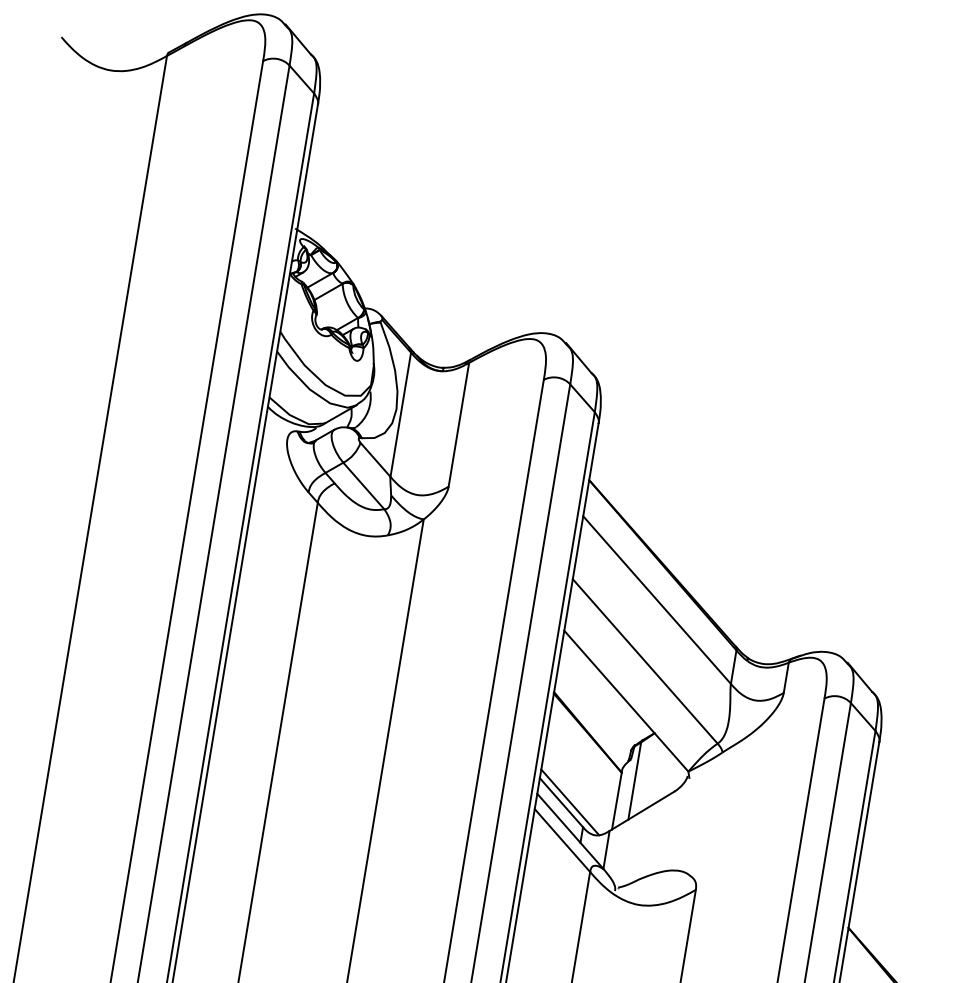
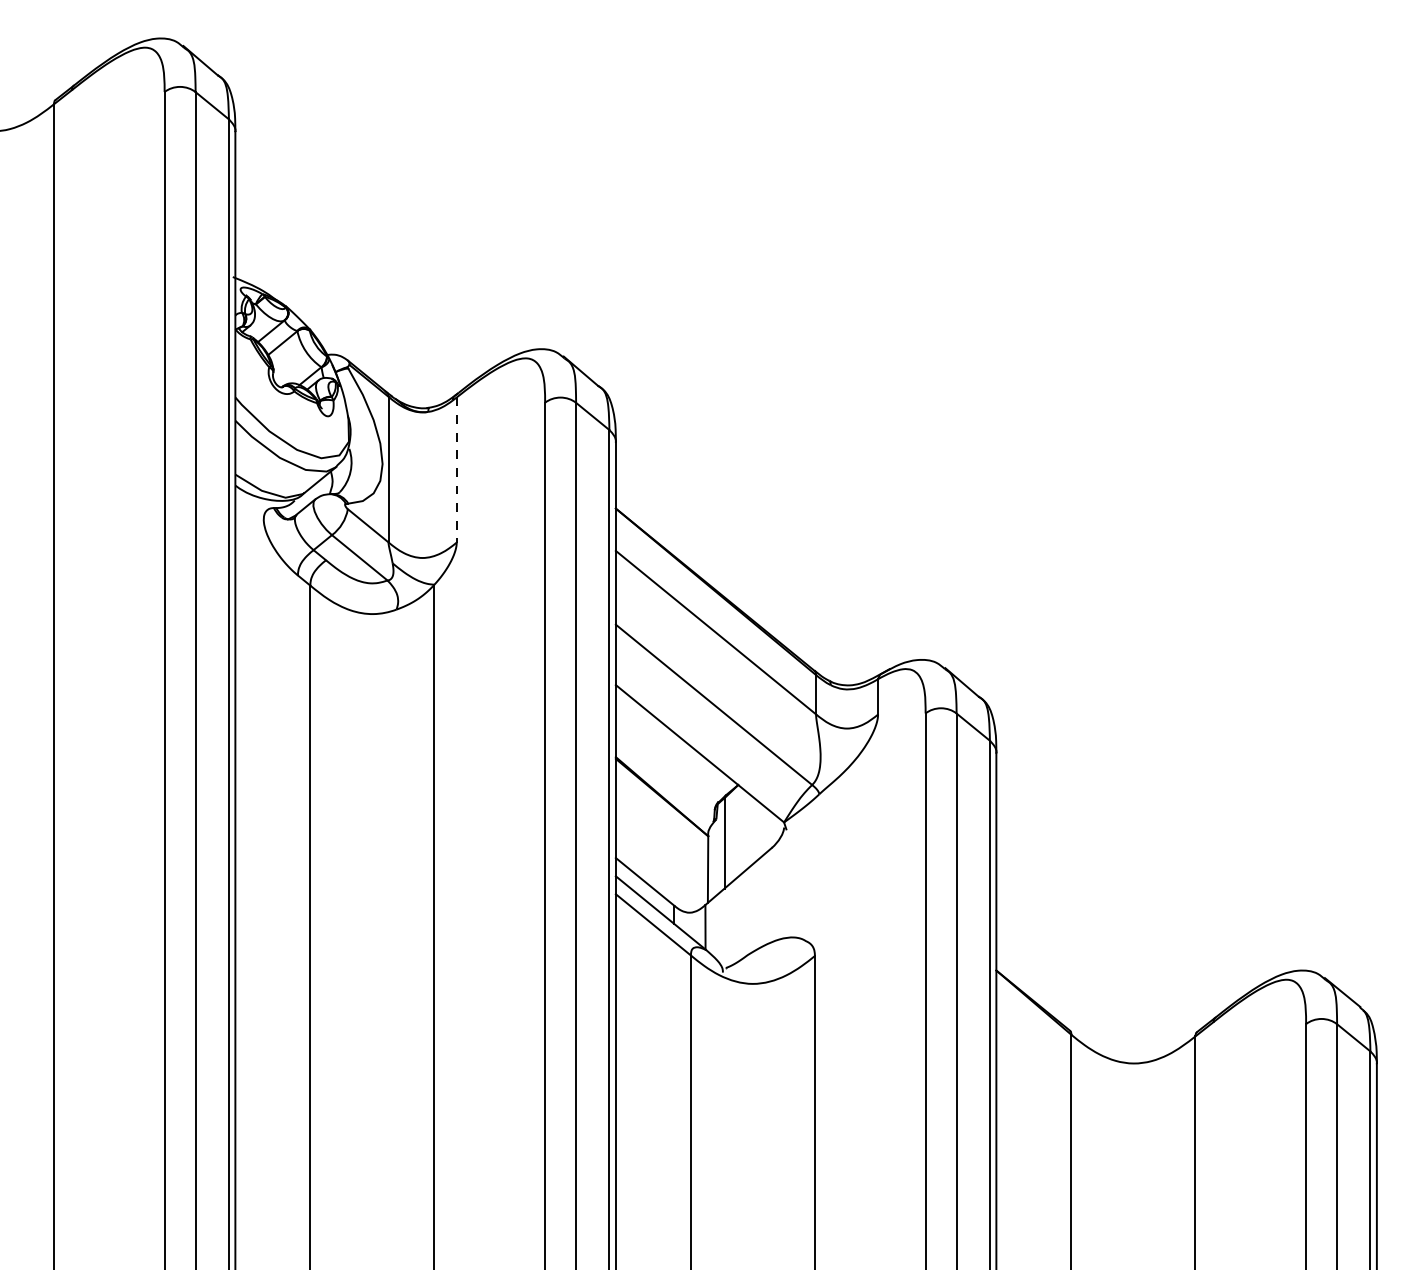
line: (458, 425) -> (456, 470), solid -> dashed
line: (569, 802) -> (654, 879), removed

